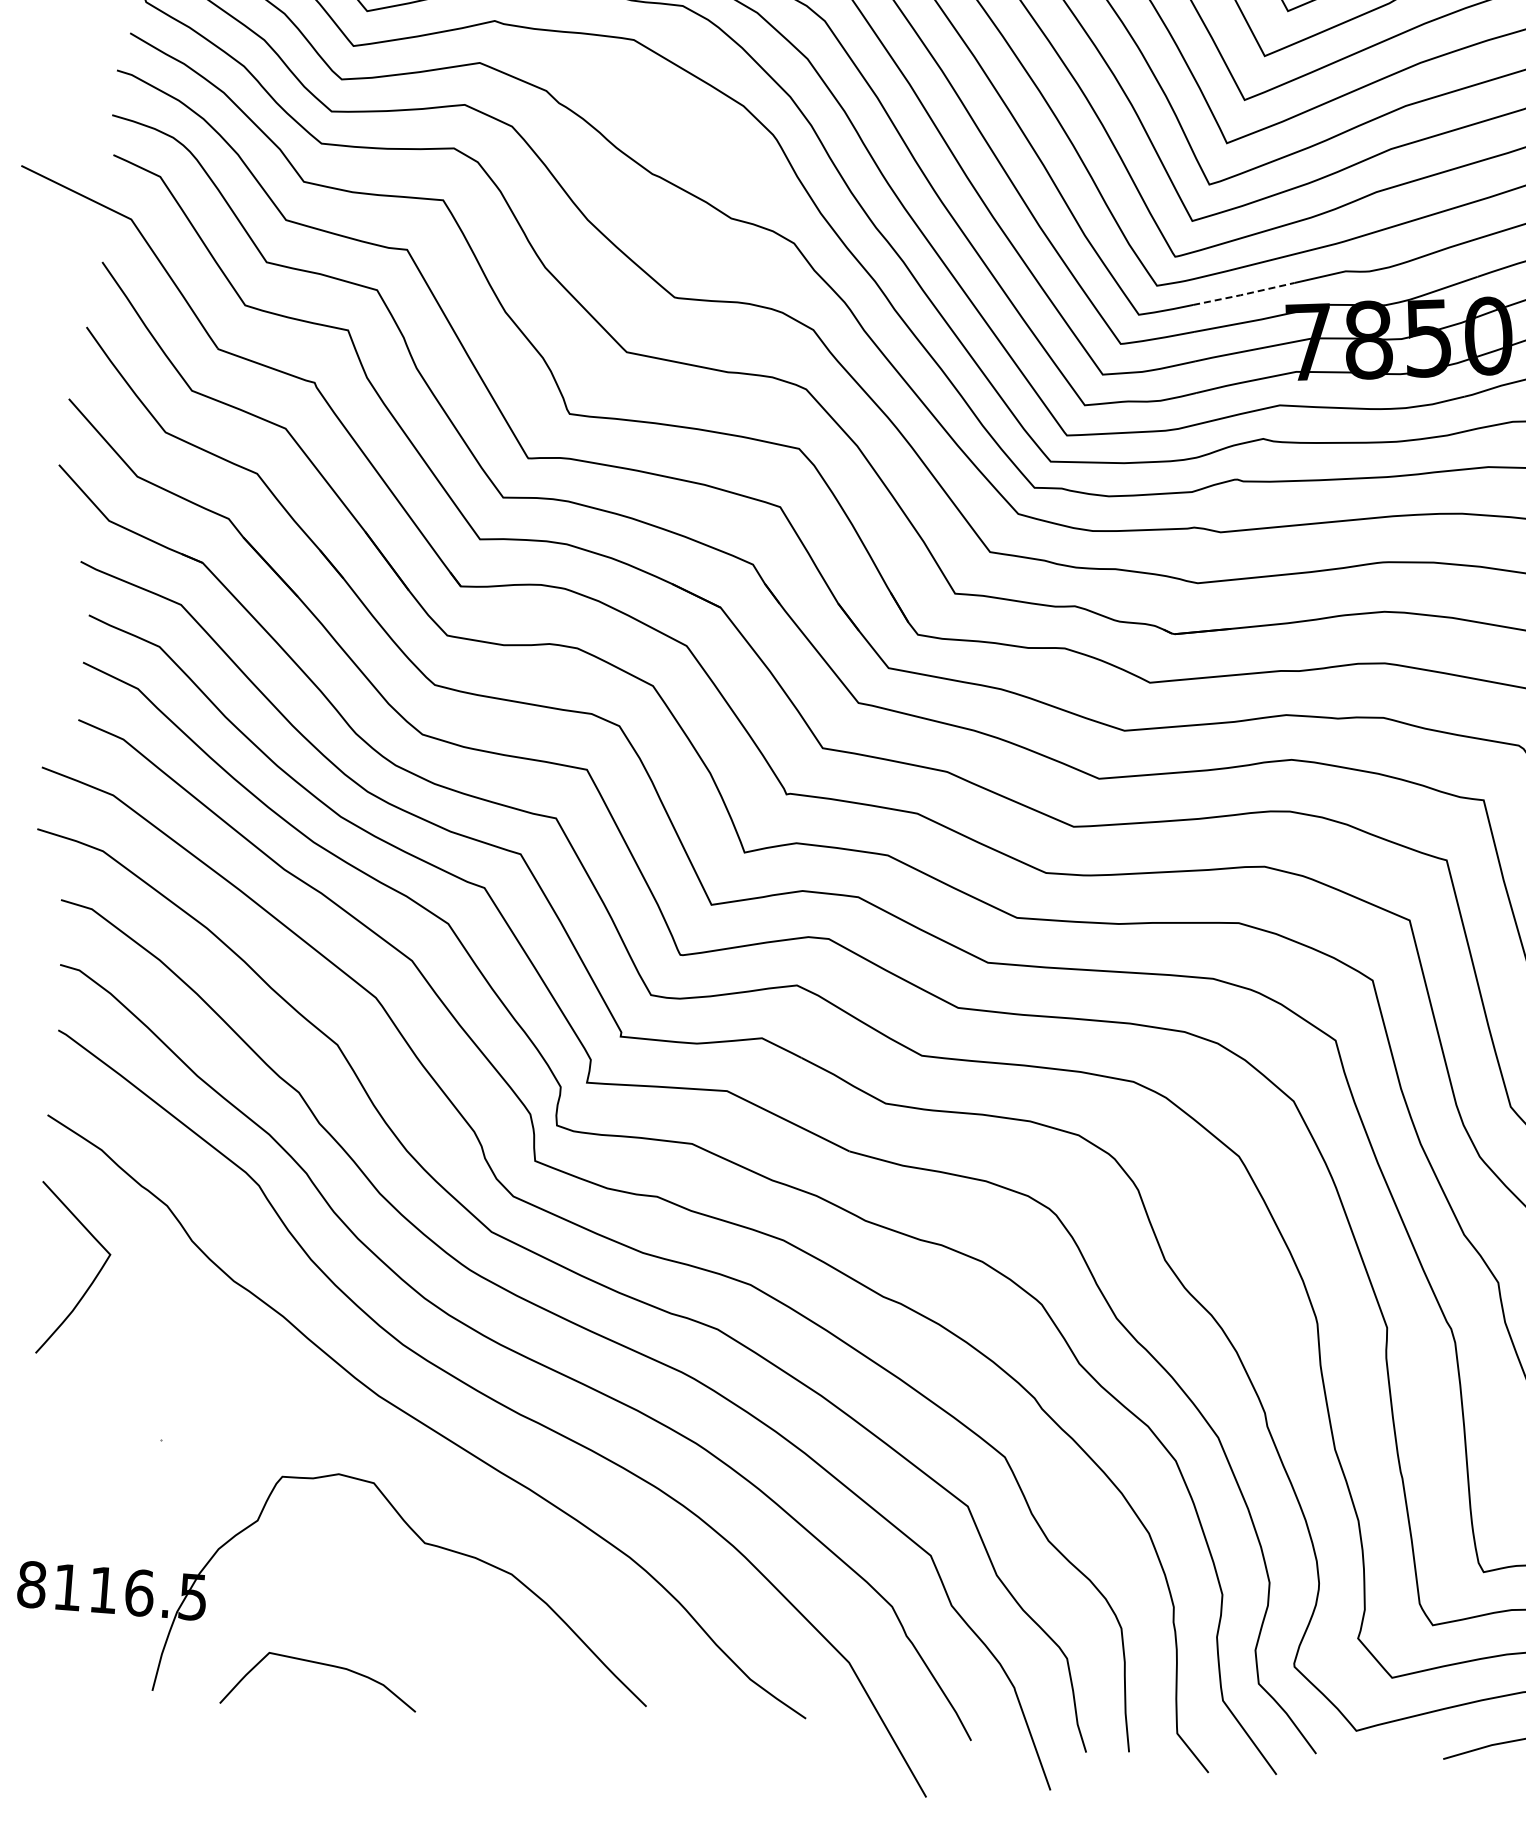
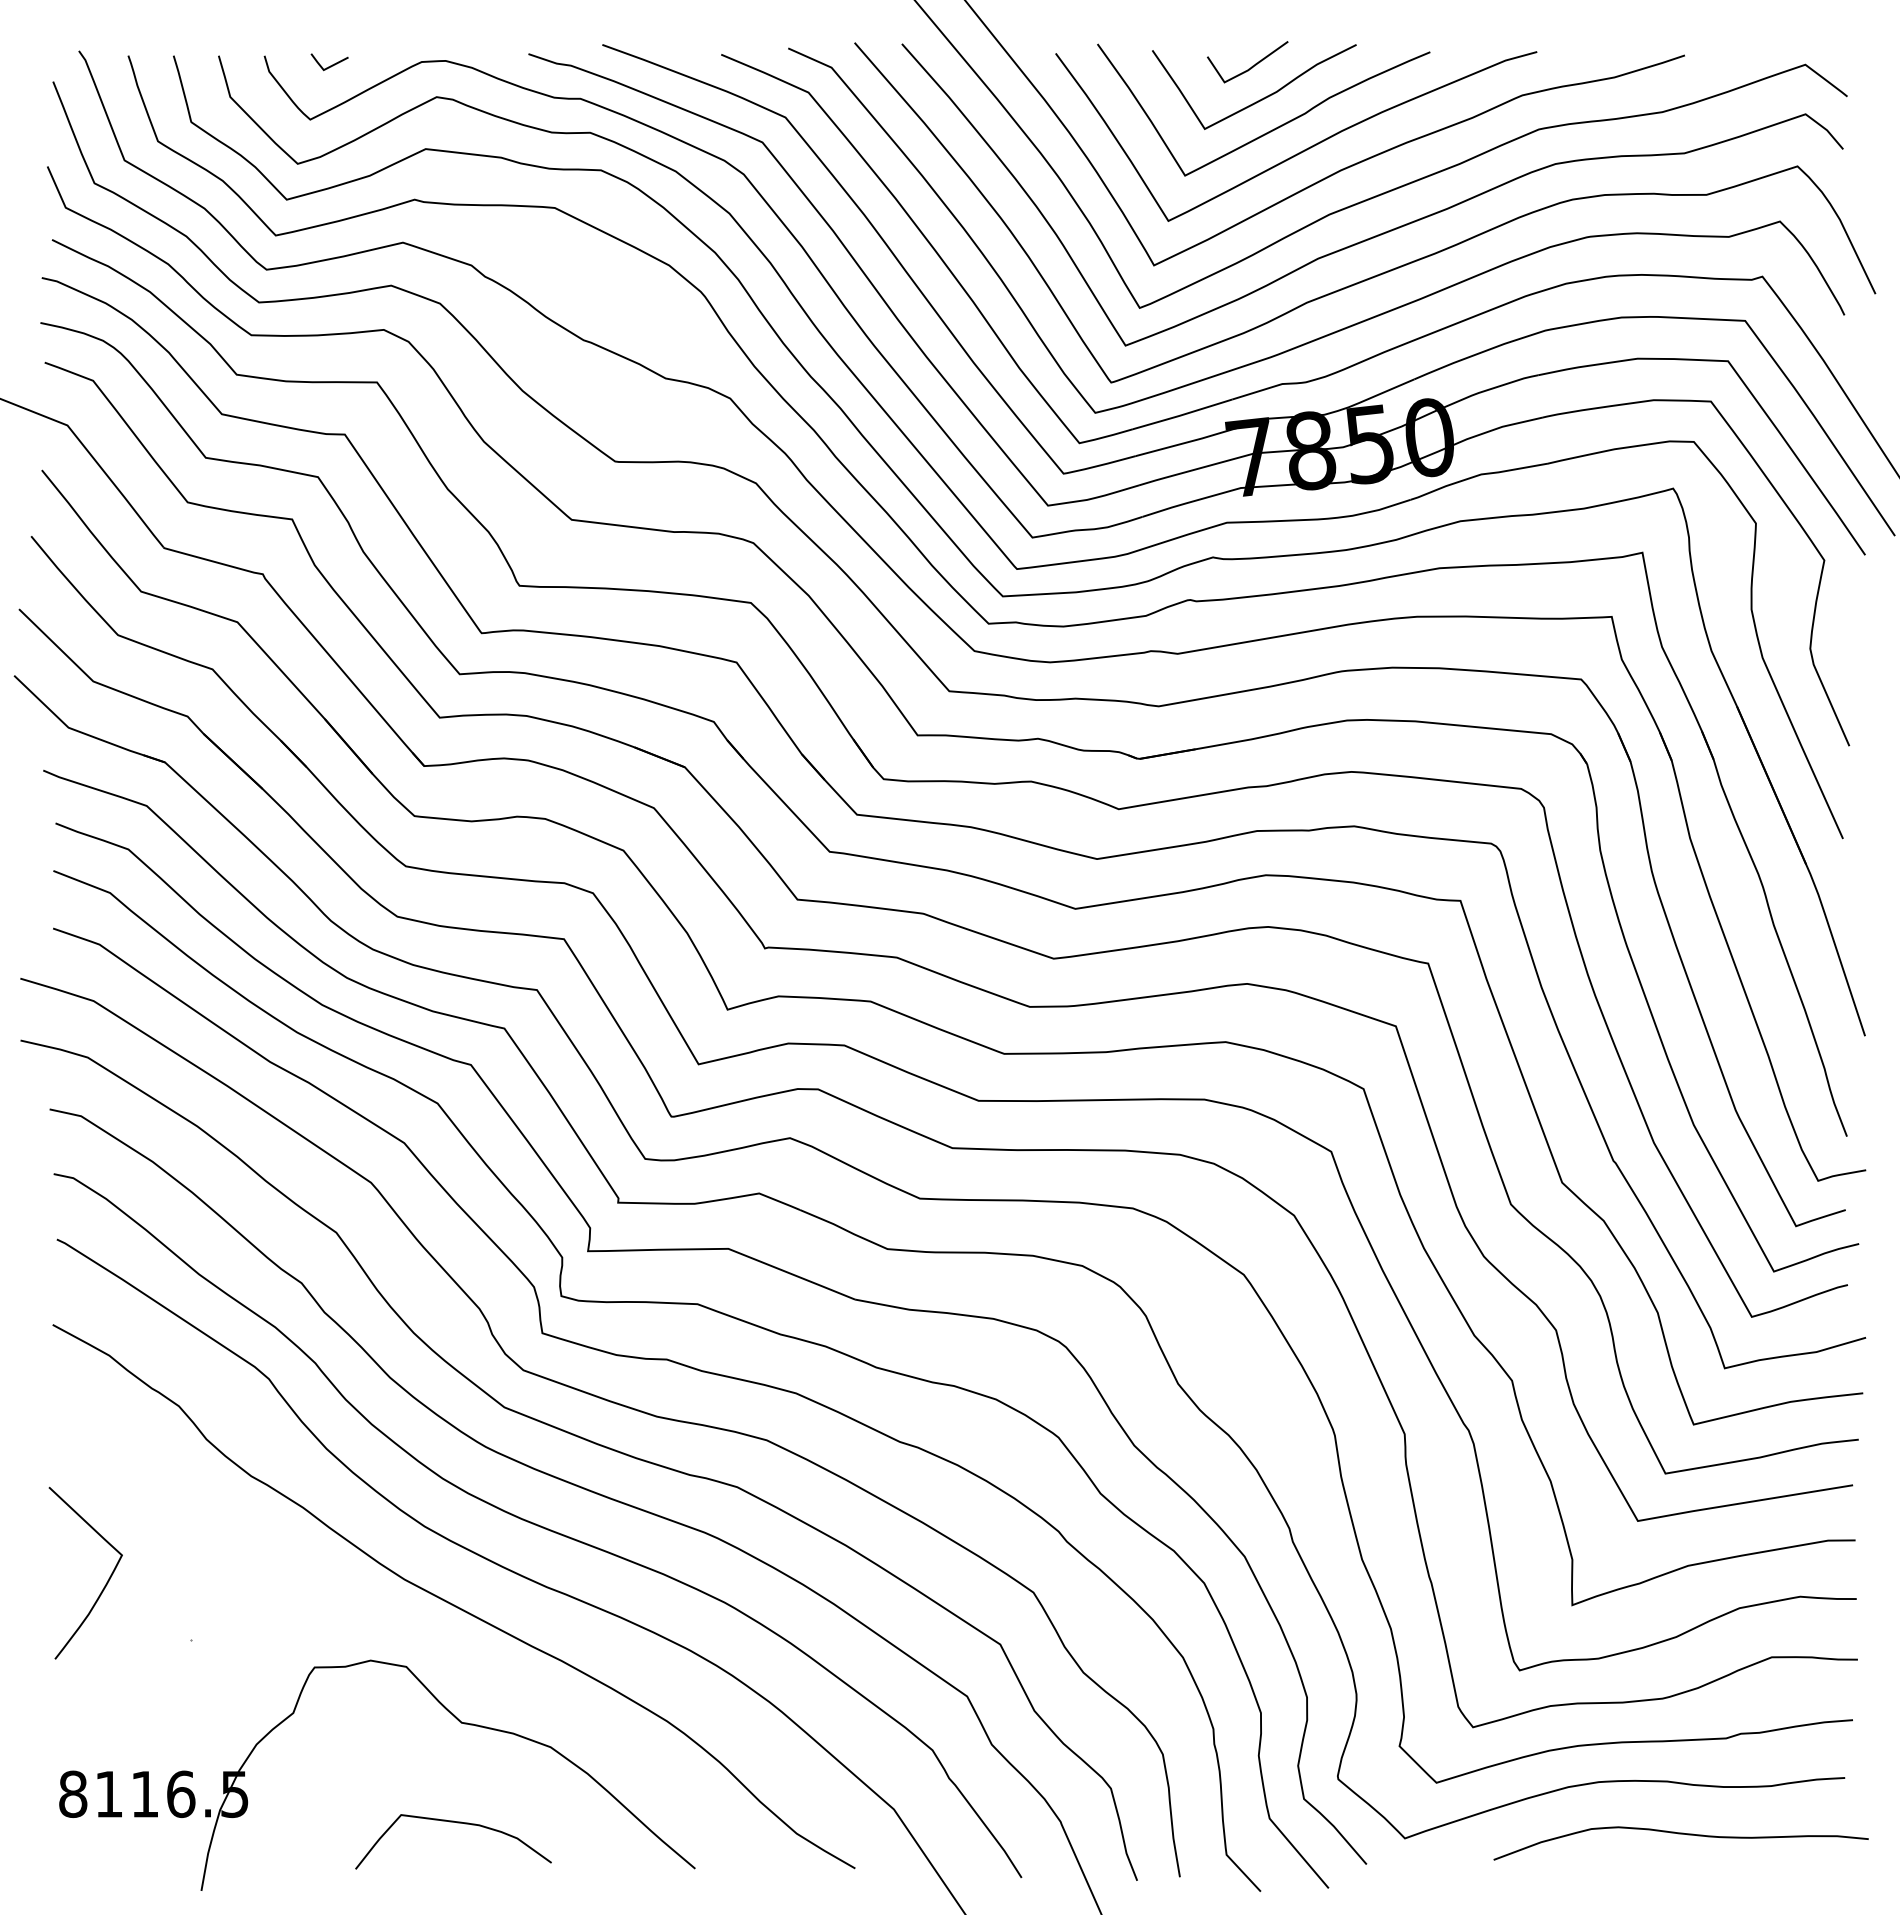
line: (1243, 295) -> (1182, 415), dashed -> solid
curve: (90, 1283) -> (104, 1585), moved
curve: (324, 1665) -> (457, 1823), moved

